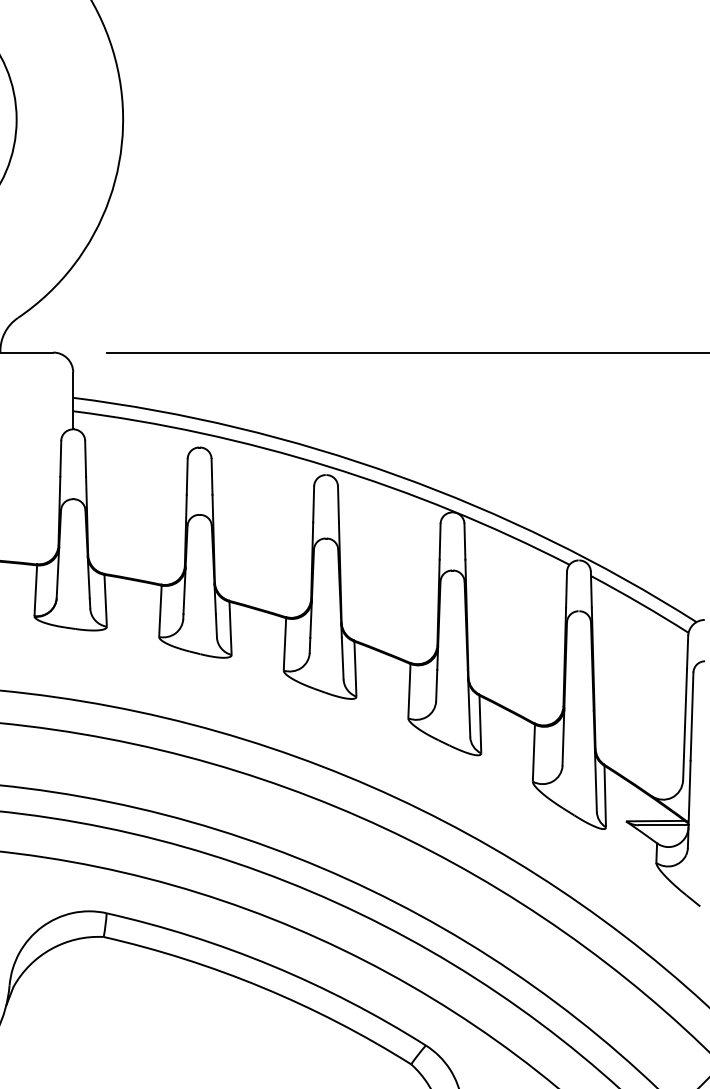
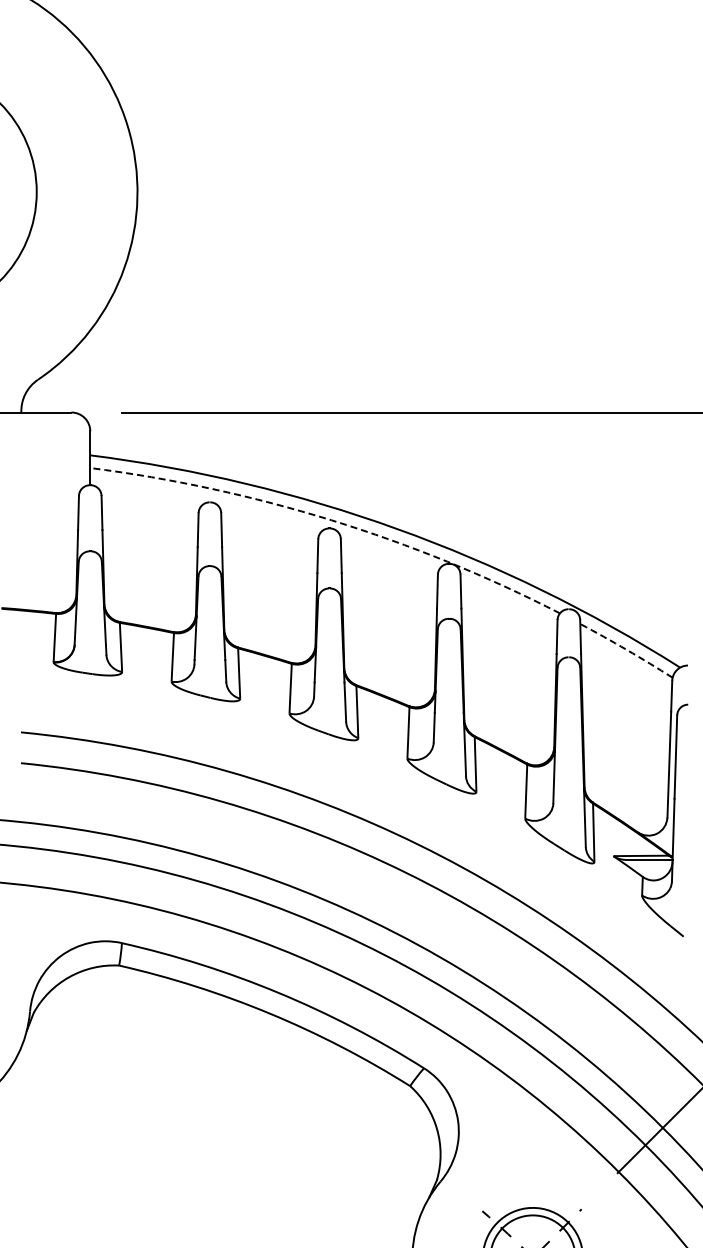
arc: (328, 466) -> (331, 520), solid -> dashed
arc: (639, 604) -> (626, 650), solid -> dashed

